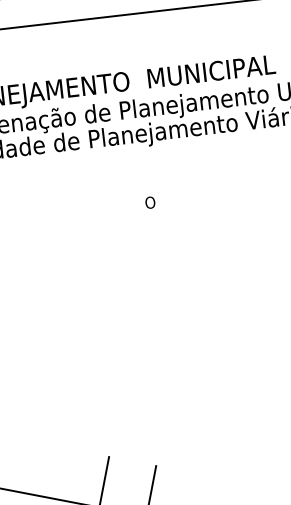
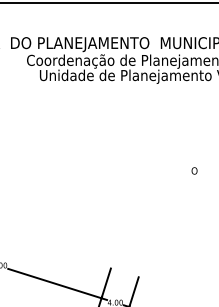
text: (150, 201) -> (194, 170), moved

